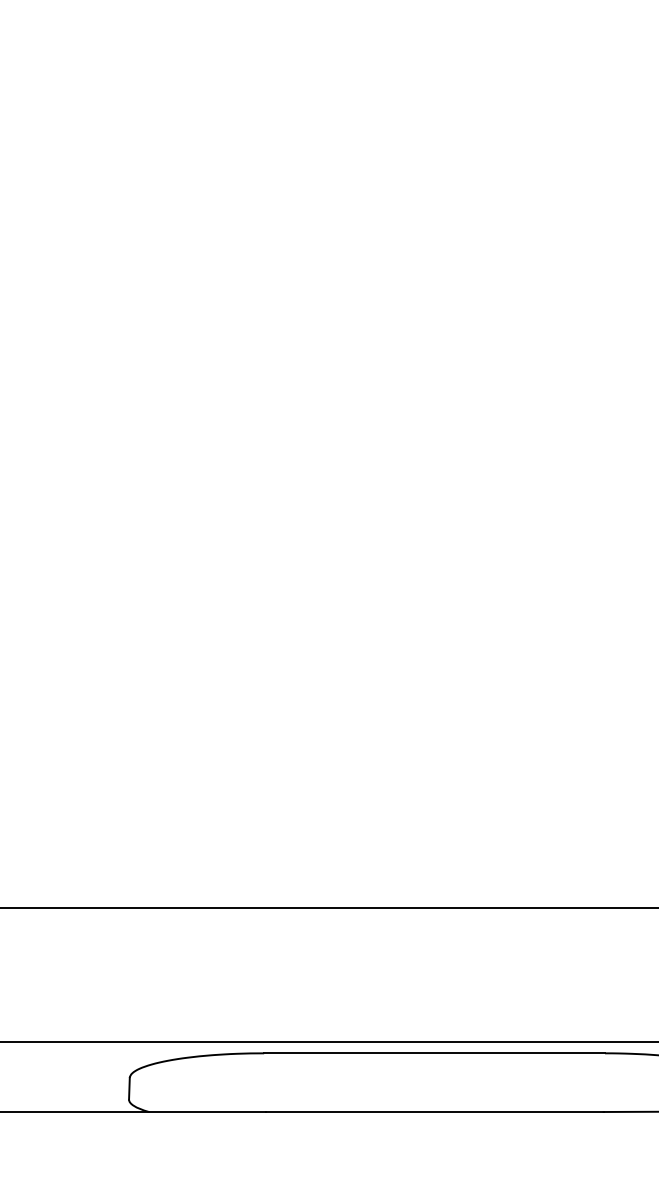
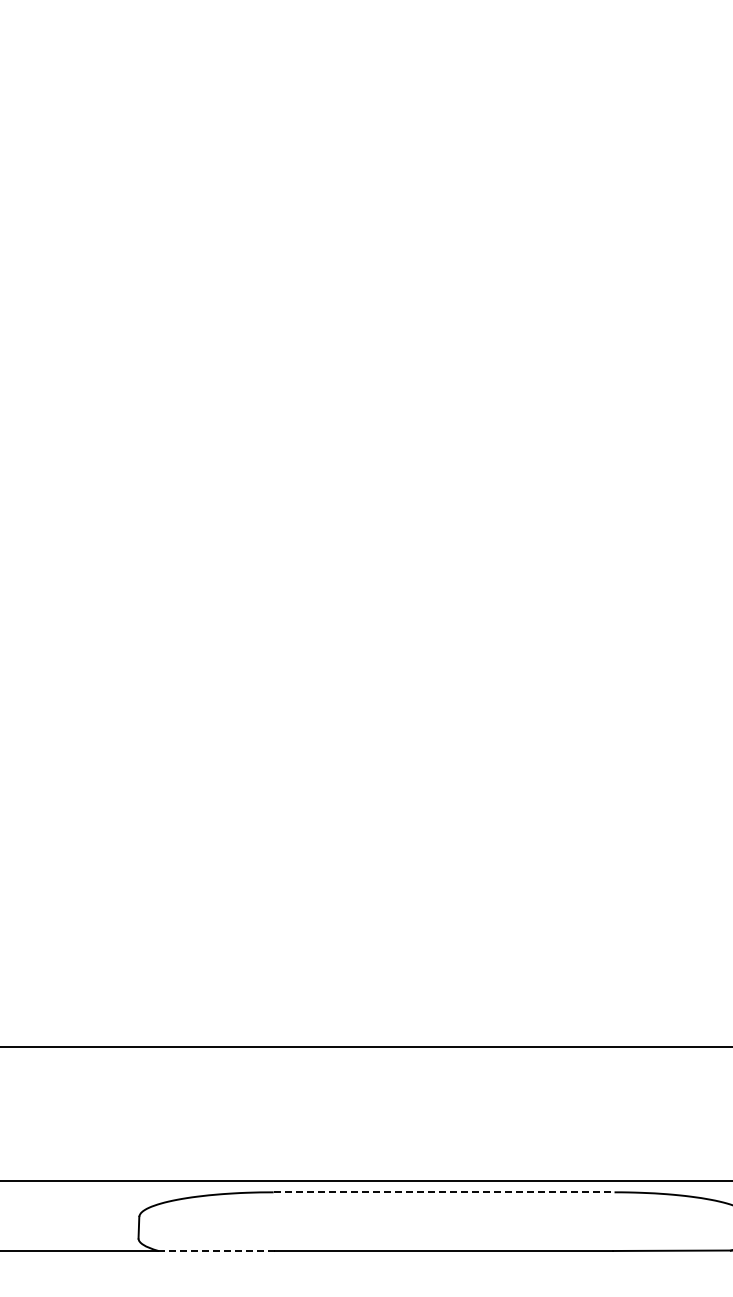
line: (435, 1053) -> (444, 1192), solid -> dashed
line: (208, 1111) -> (217, 1250), solid -> dashed

